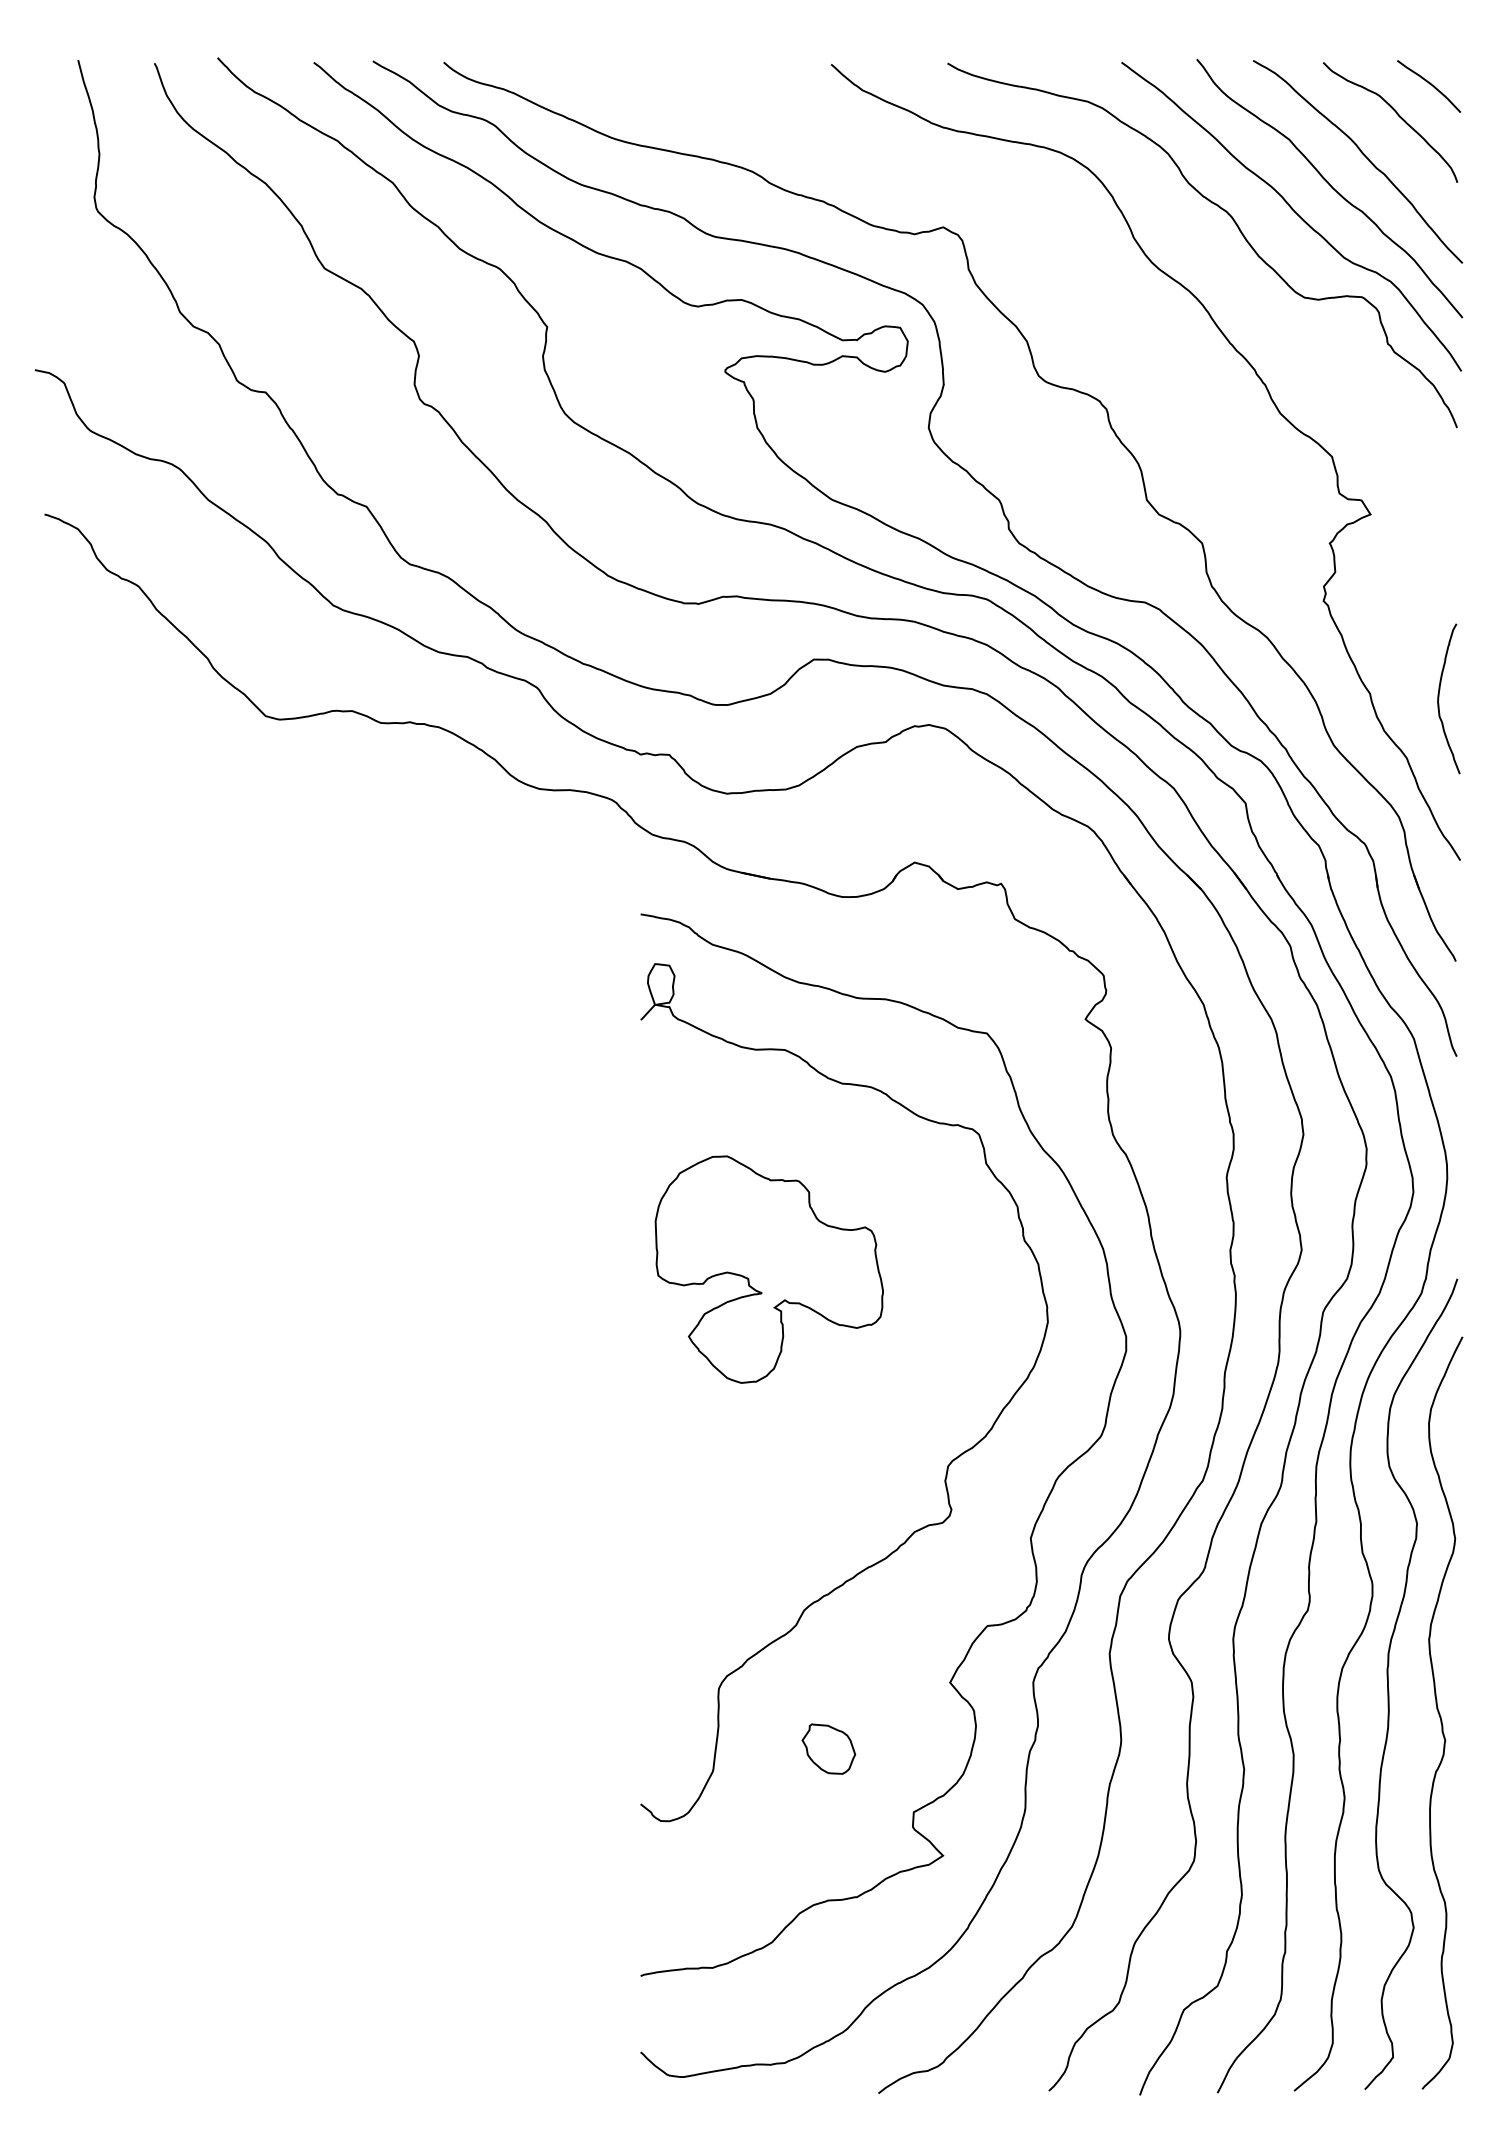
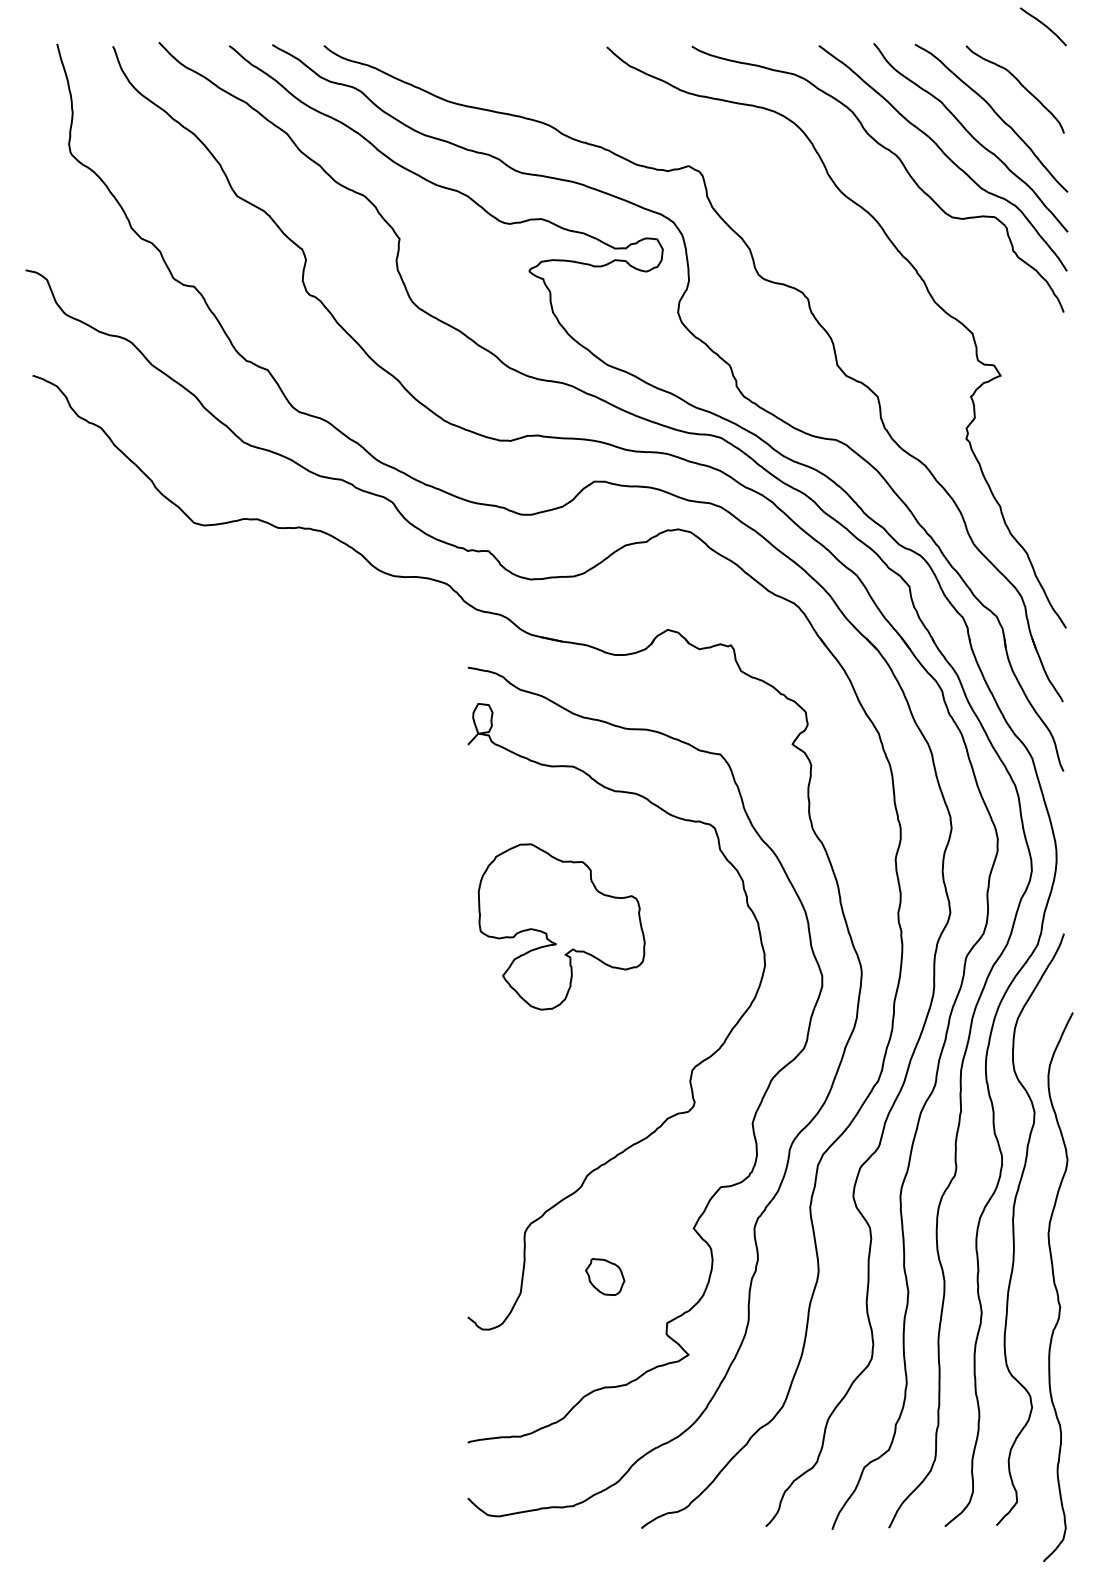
curve: (1430, 85) -> (1044, 26), moved
curve: (1439, 698) -> (1050, 510), removed
curve: (1440, 1713) -> (1056, 1287), moved

